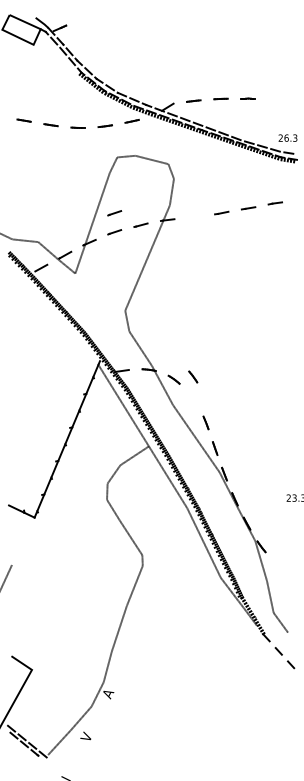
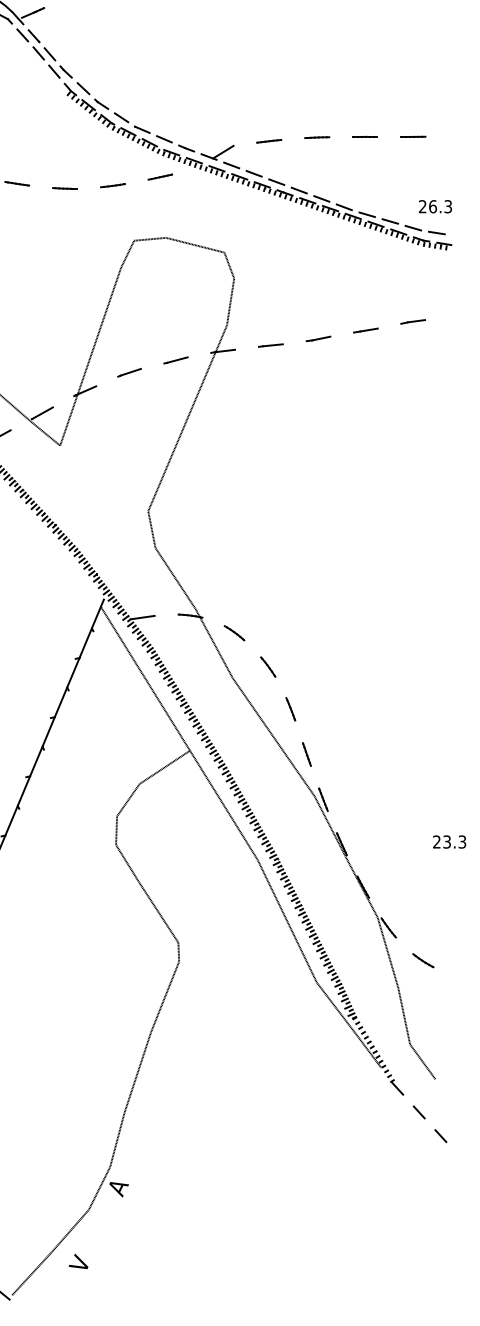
line: (275, 98) -> (413, 136), added
line: (114, 213) -> (129, 339), removed
line: (194, 216) -> (270, 344), added
line: (193, 376) -> (268, 666), moved
line: (280, 565) -> (422, 960), added

